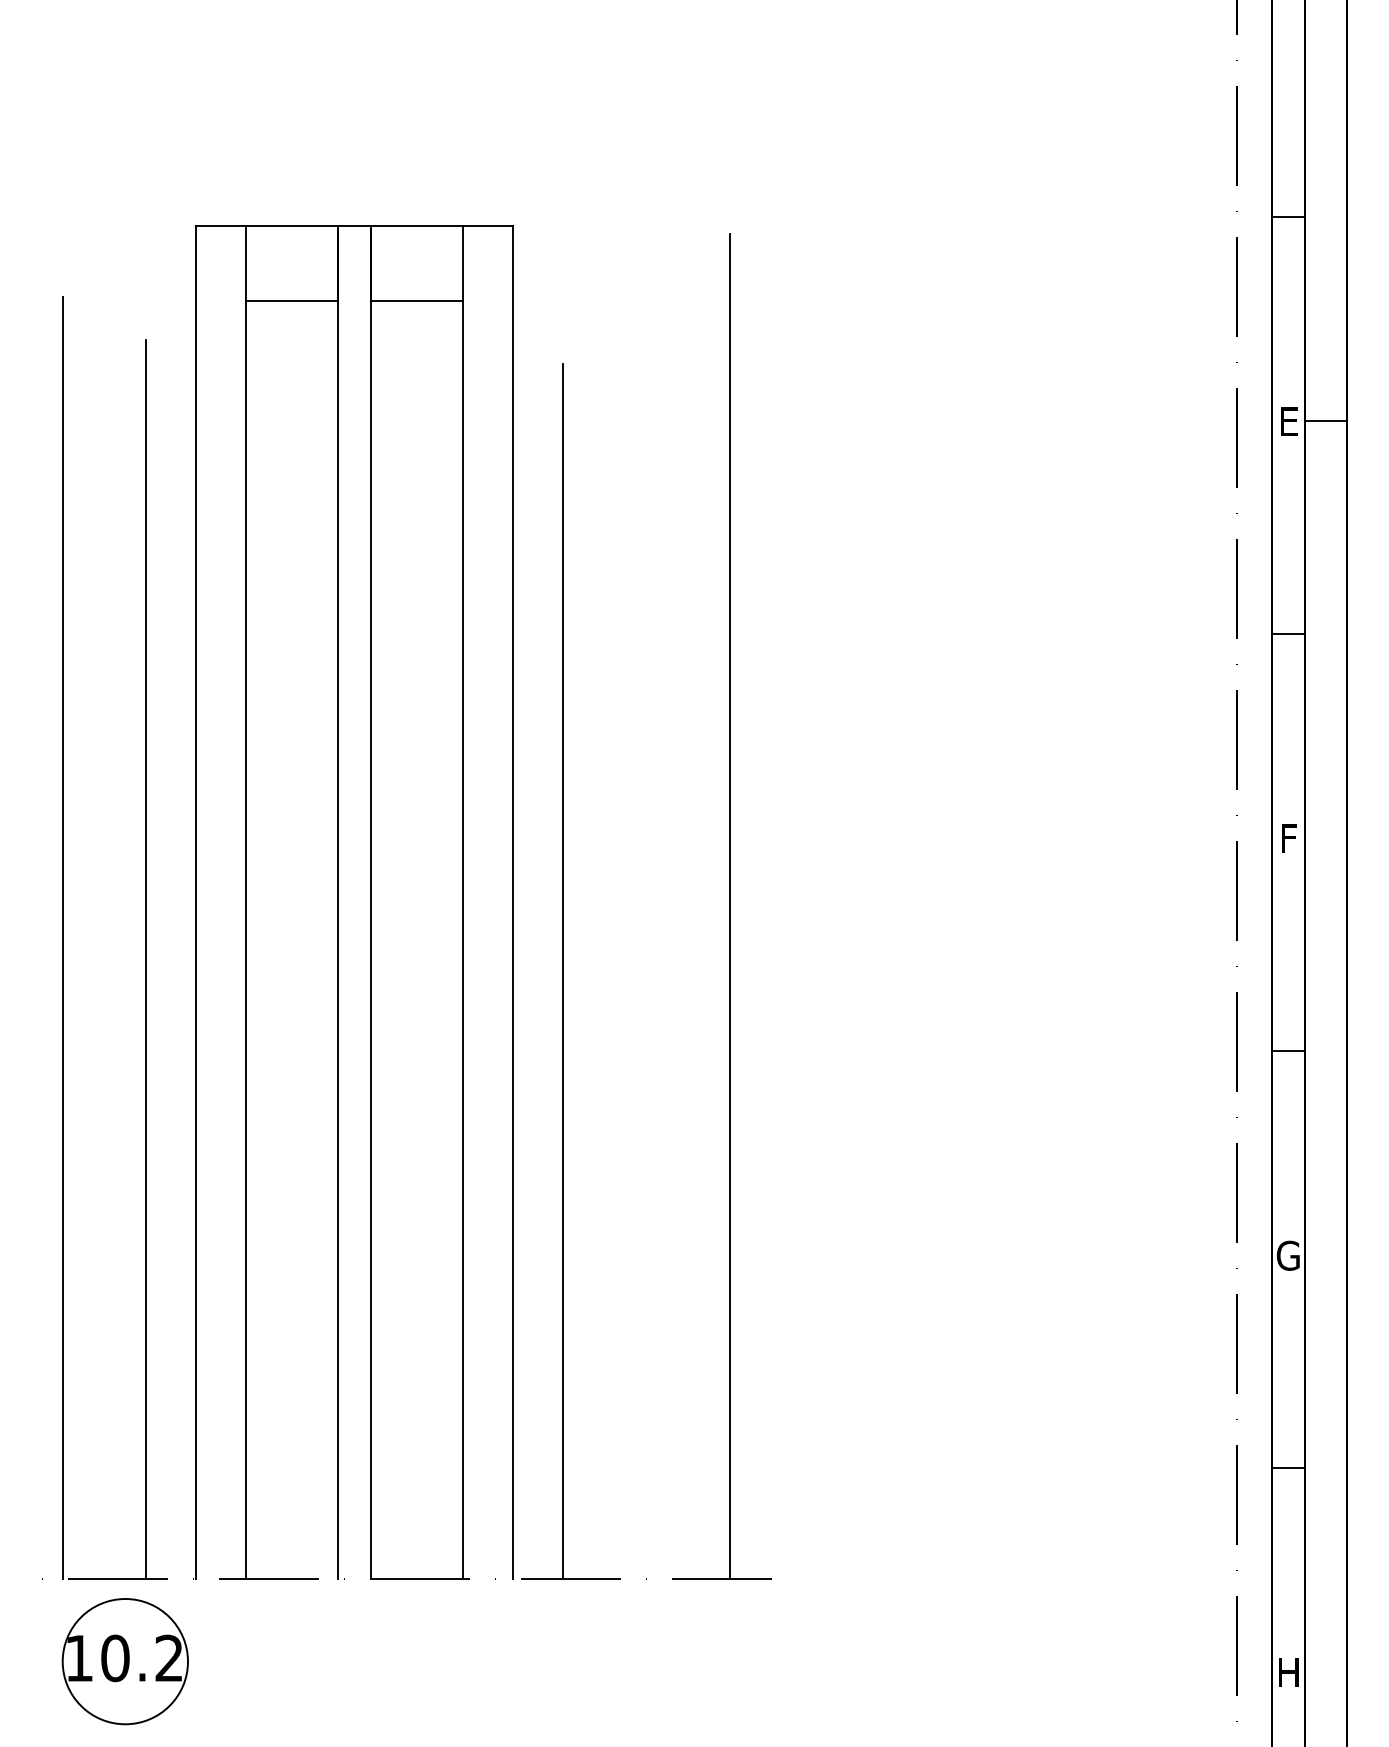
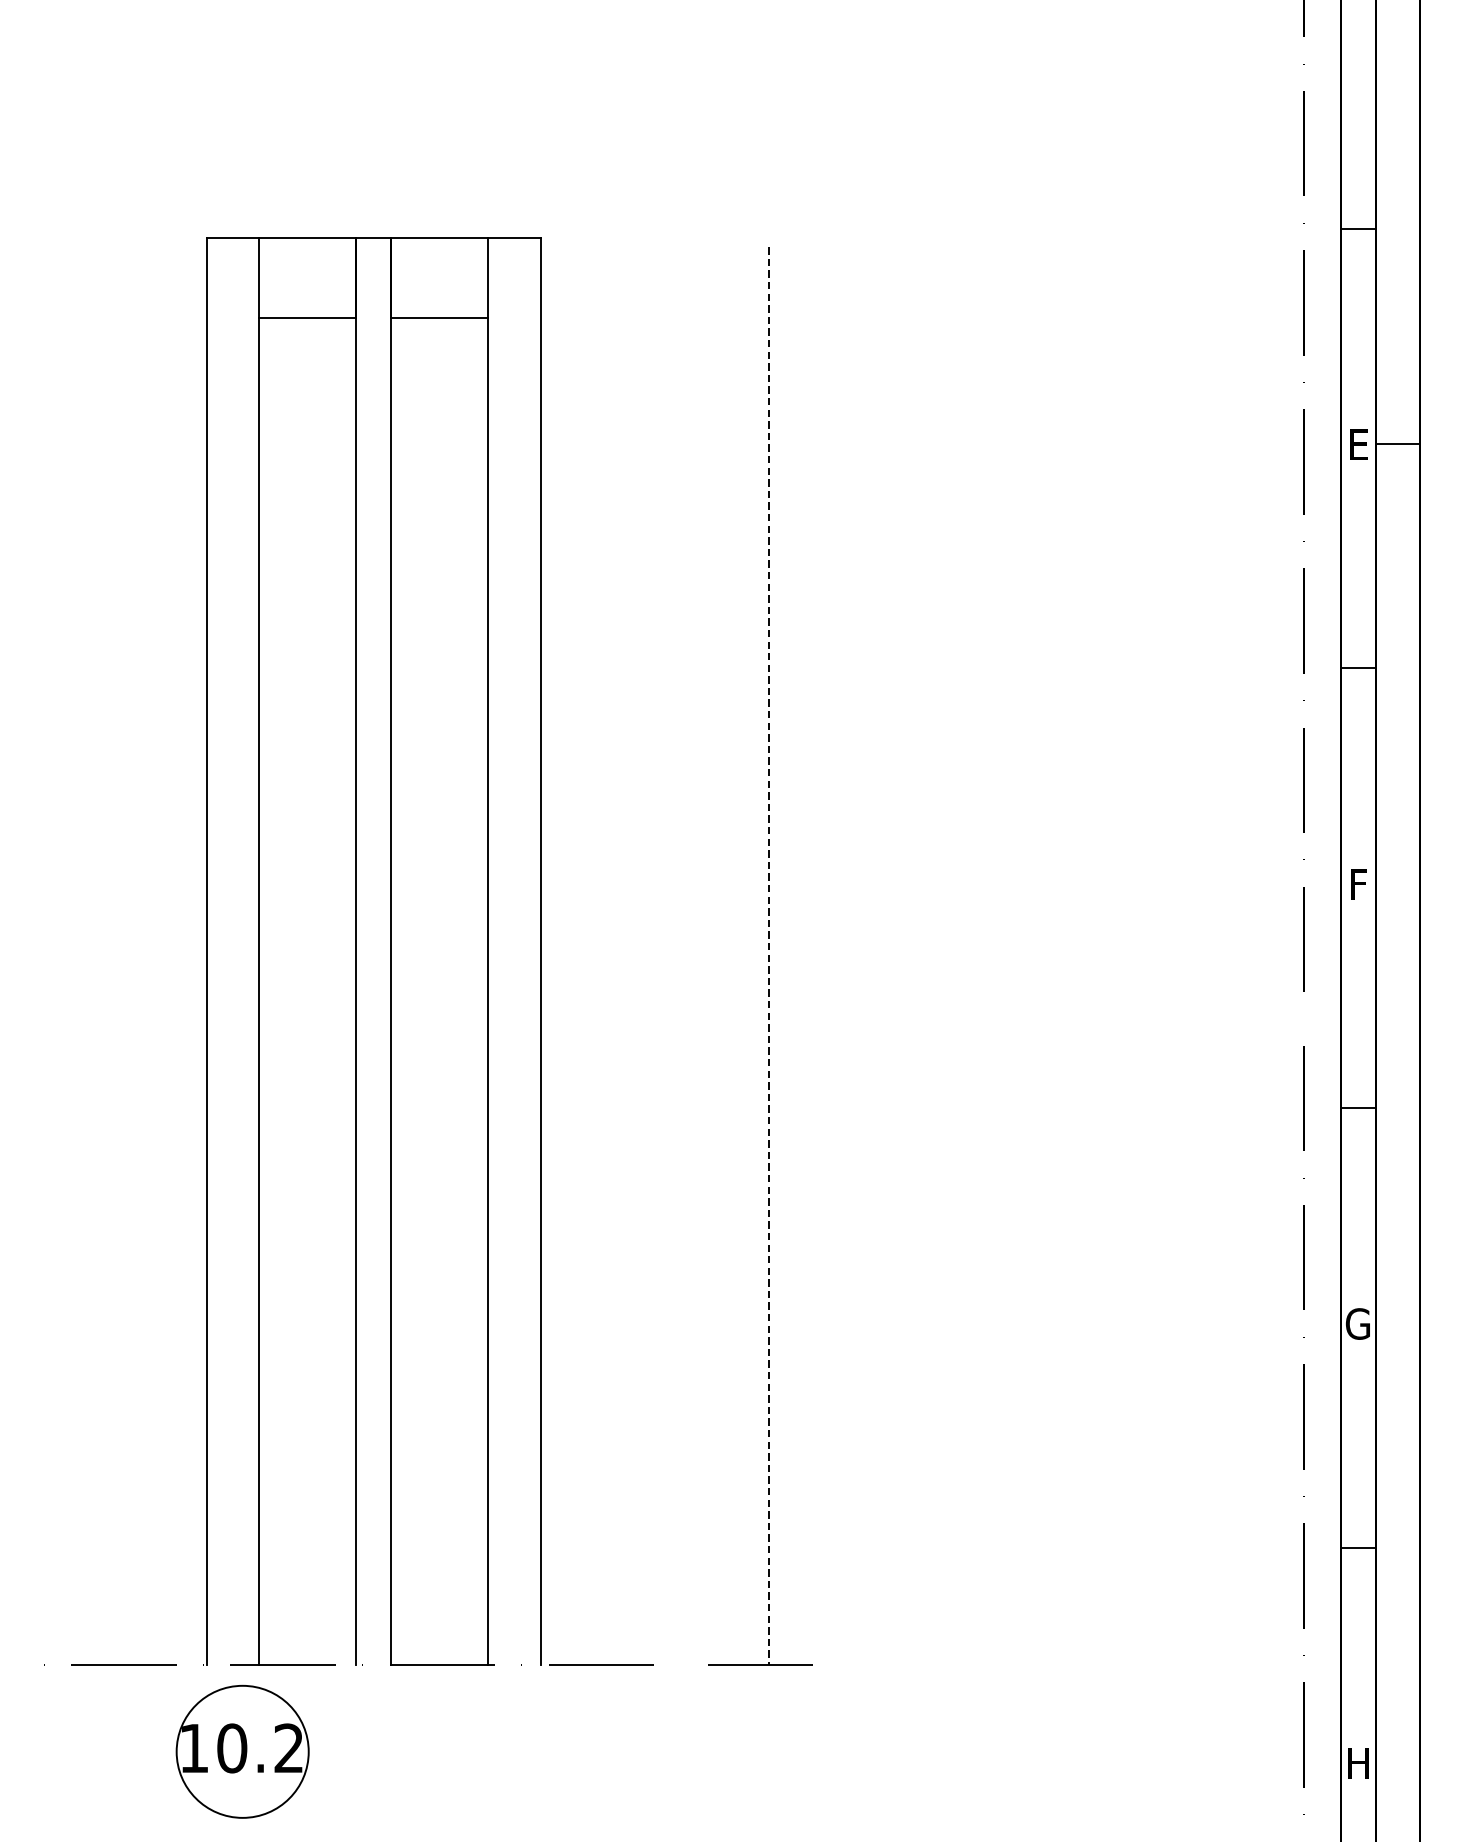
line: (729, 907) -> (768, 956), solid -> dashed
line: (62, 937) -> (65, 988), removed
line: (146, 959) -> (154, 1011), removed
line: (563, 970) -> (593, 1023), removed
part: (124, 1661) -> (241, 1751), moved

